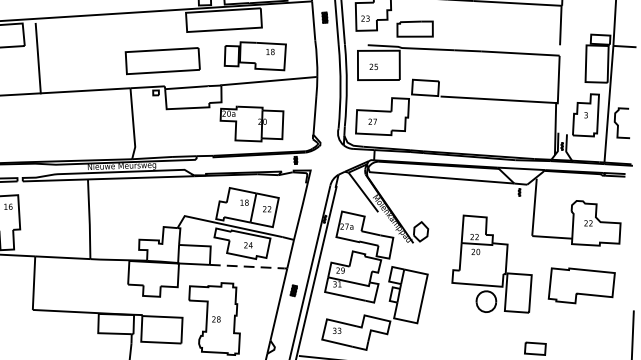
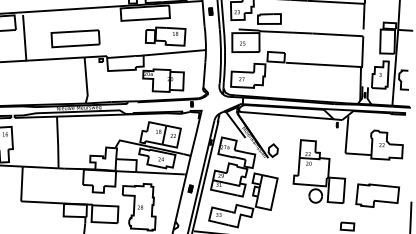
part: (162, 60) -> (75, 38), moved
line: (247, 267) -> (160, 173), dashed -> solid
part: (581, 285) -> (377, 195), moved

